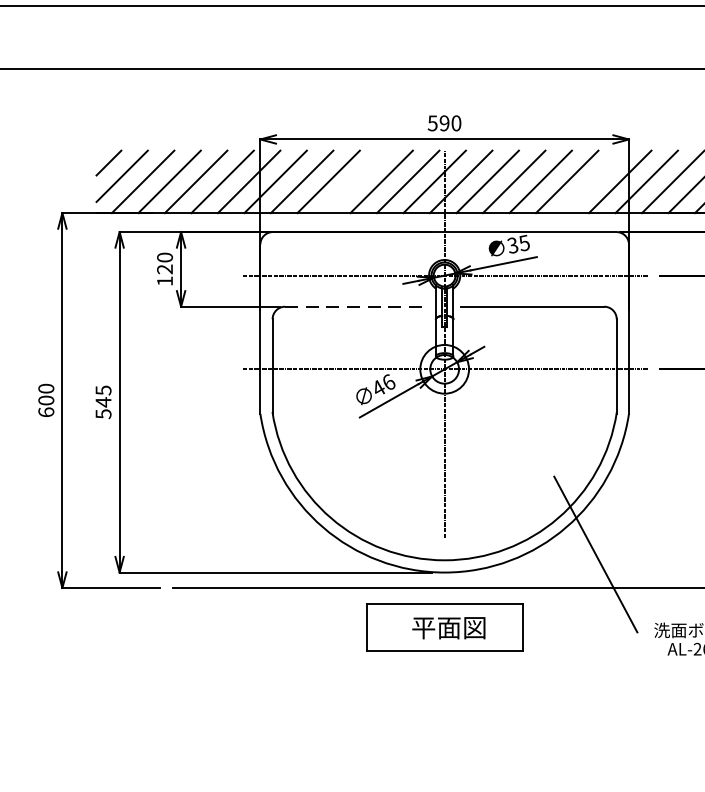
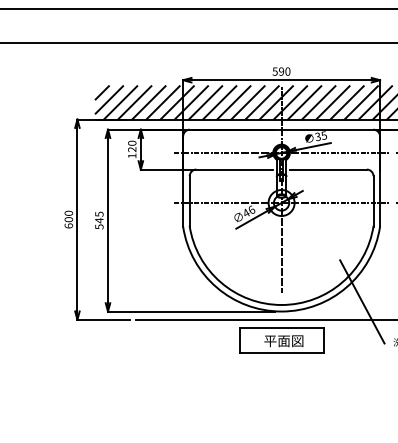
line: (354, 181) -> (233, 102), added
line: (592, 181) -> (360, 102), added
line: (358, 306) -> (235, 169), dashed -> solid

